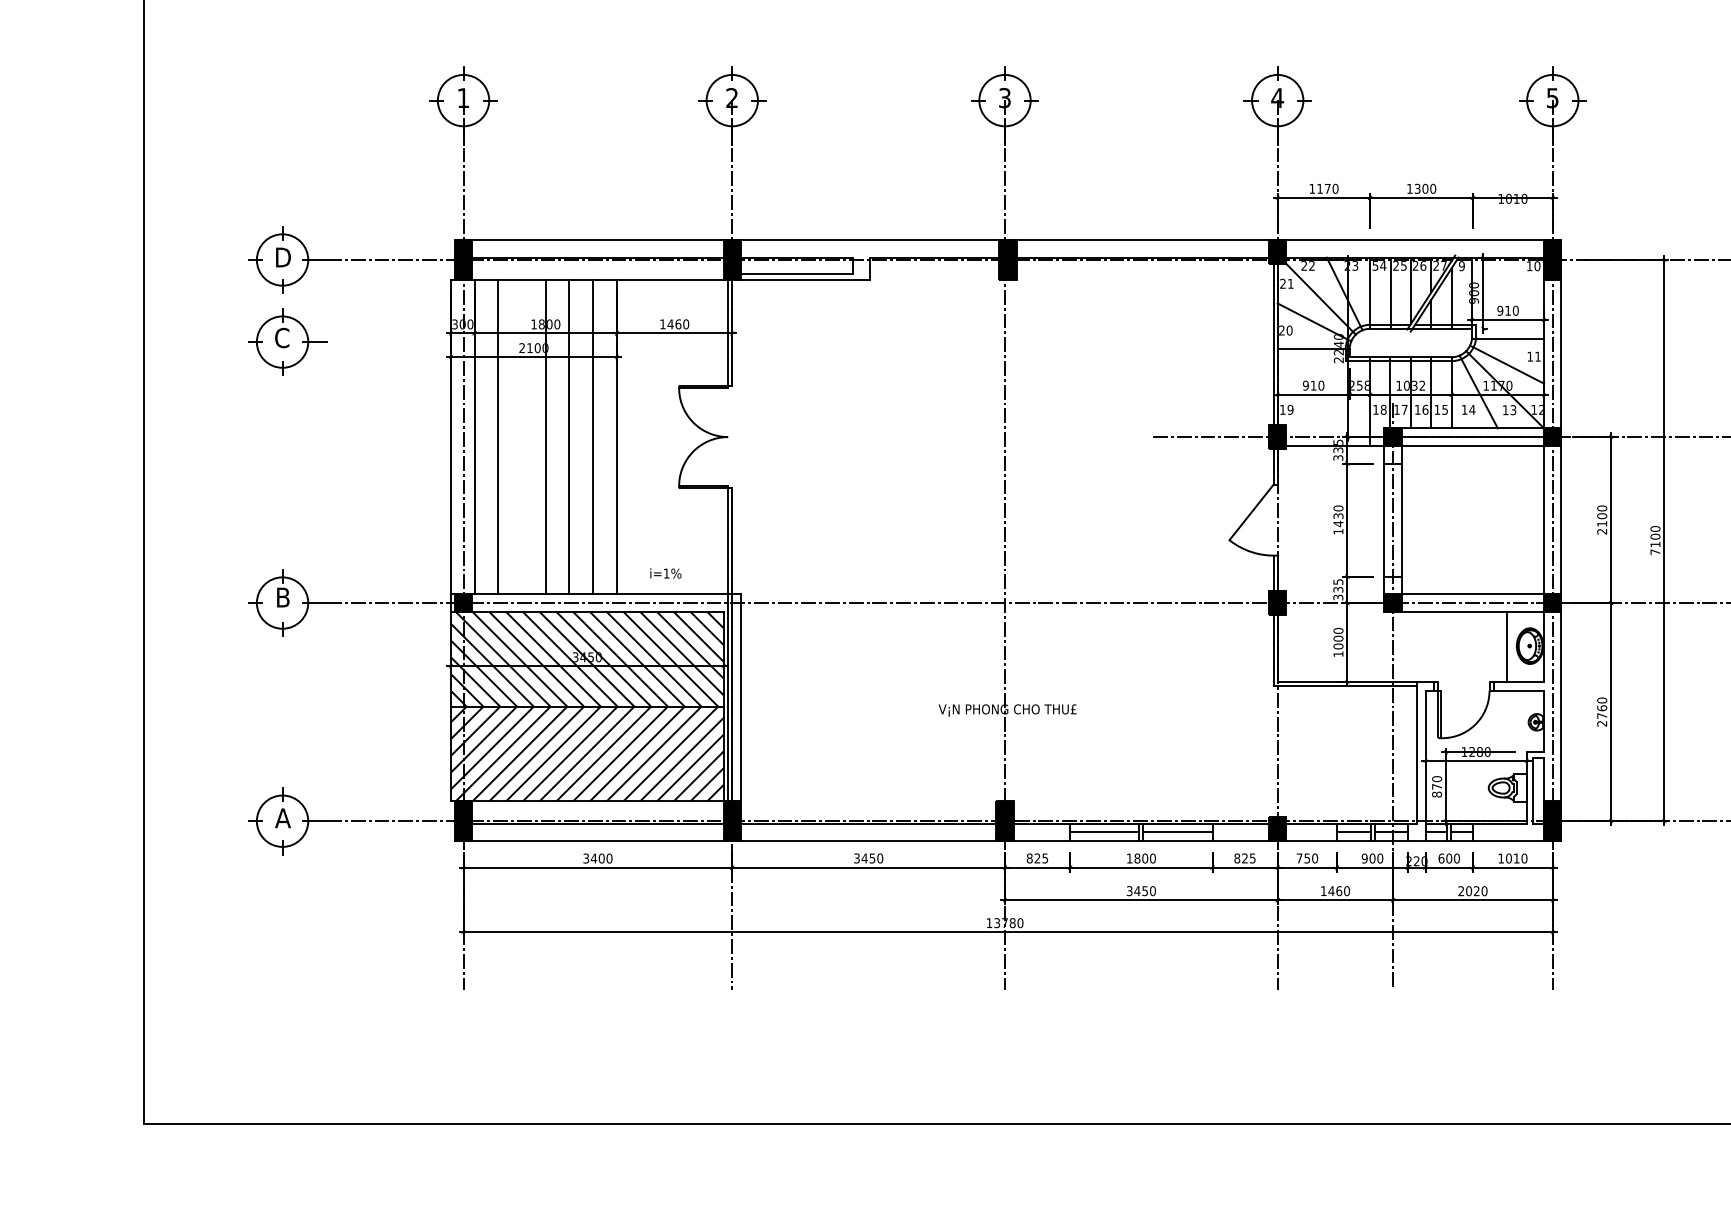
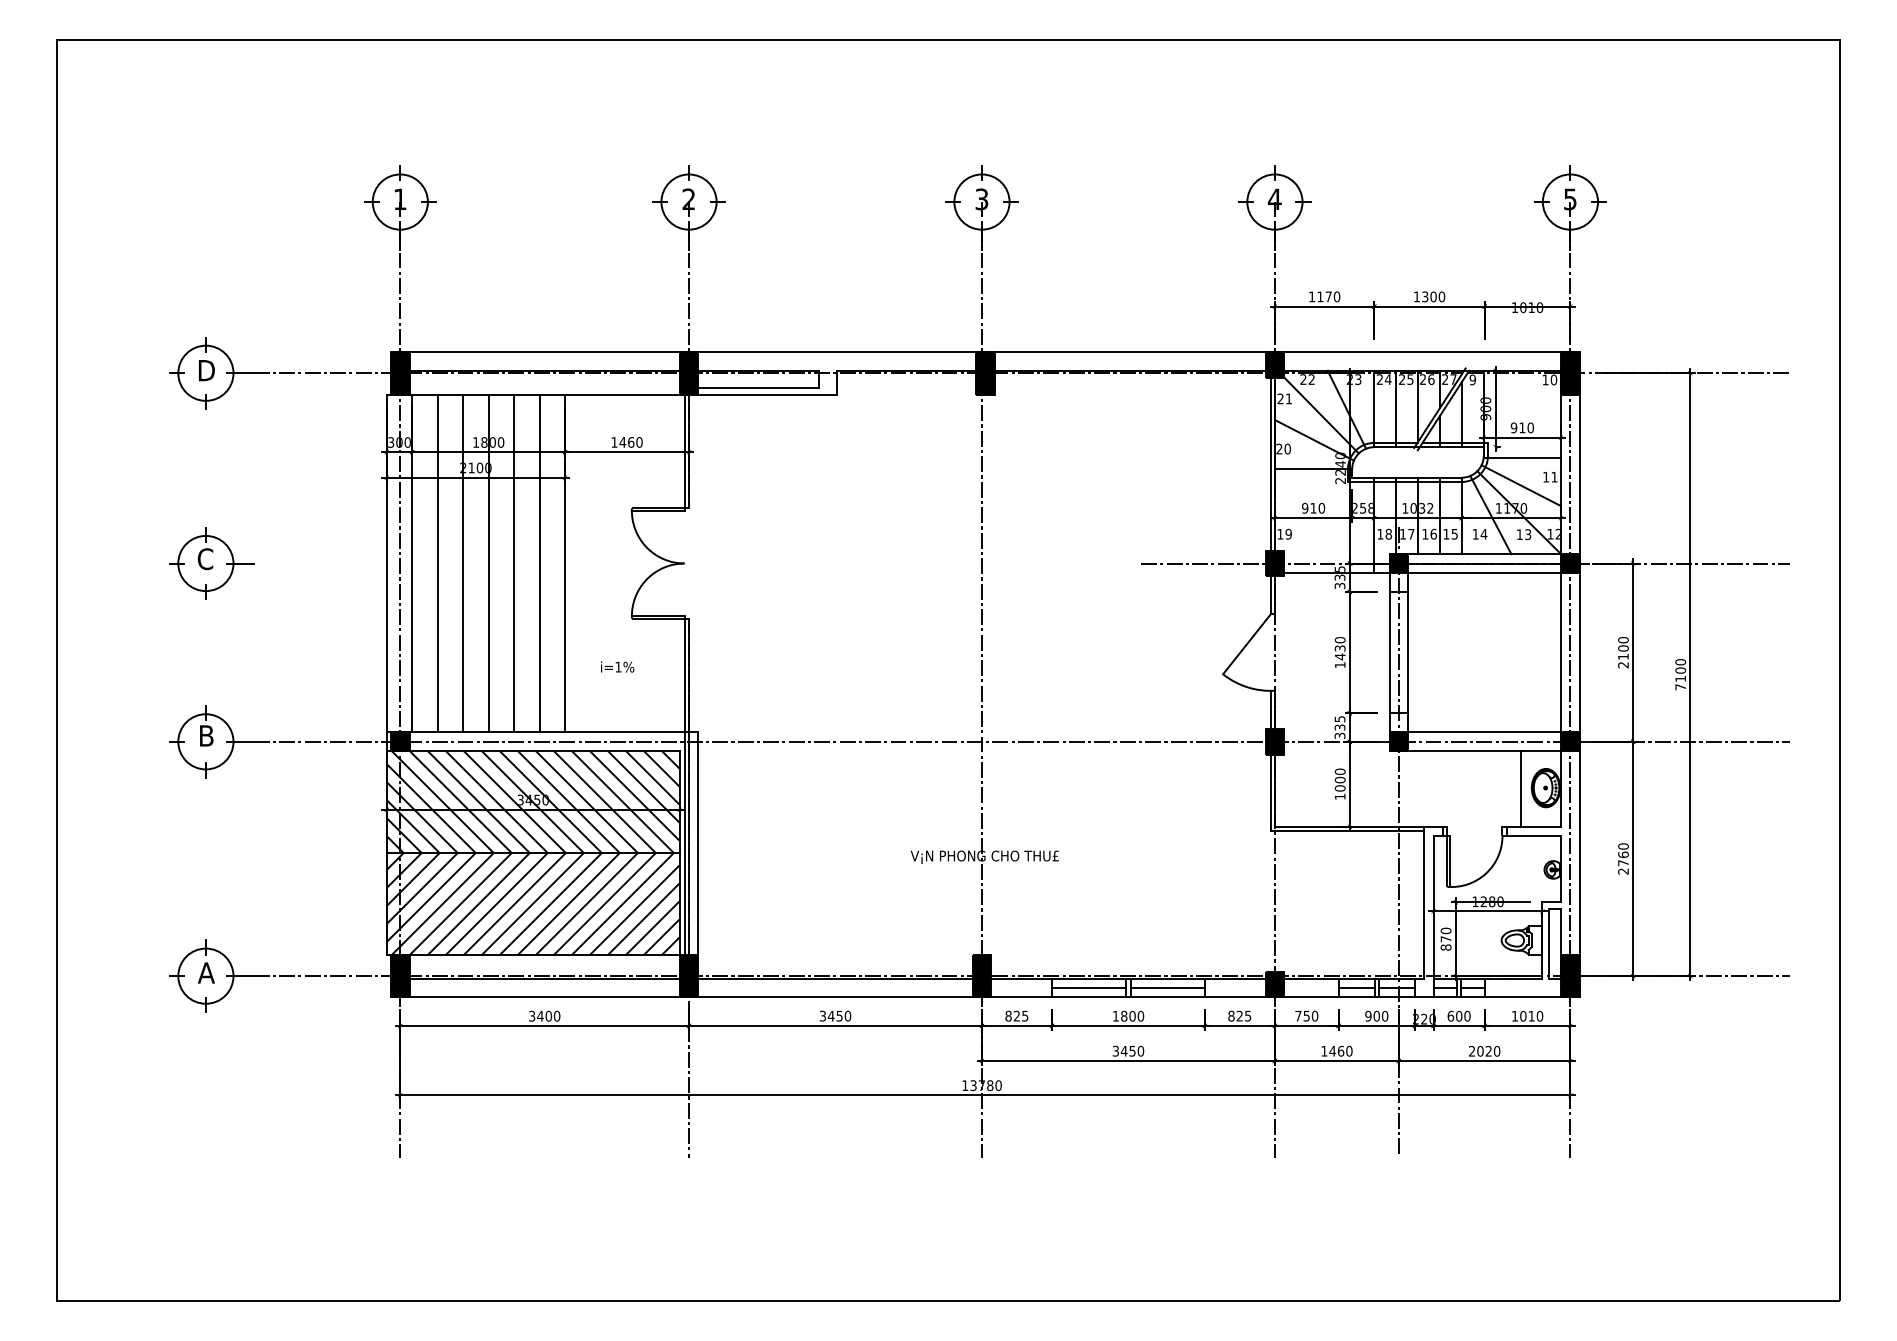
text: (1375, 265) -> (1379, 379), 54 -> 24
part: (287, 342) -> (211, 563), moved
line: (522, 437) -> (463, 563), added
text: (665, 572) -> (617, 666), moved

